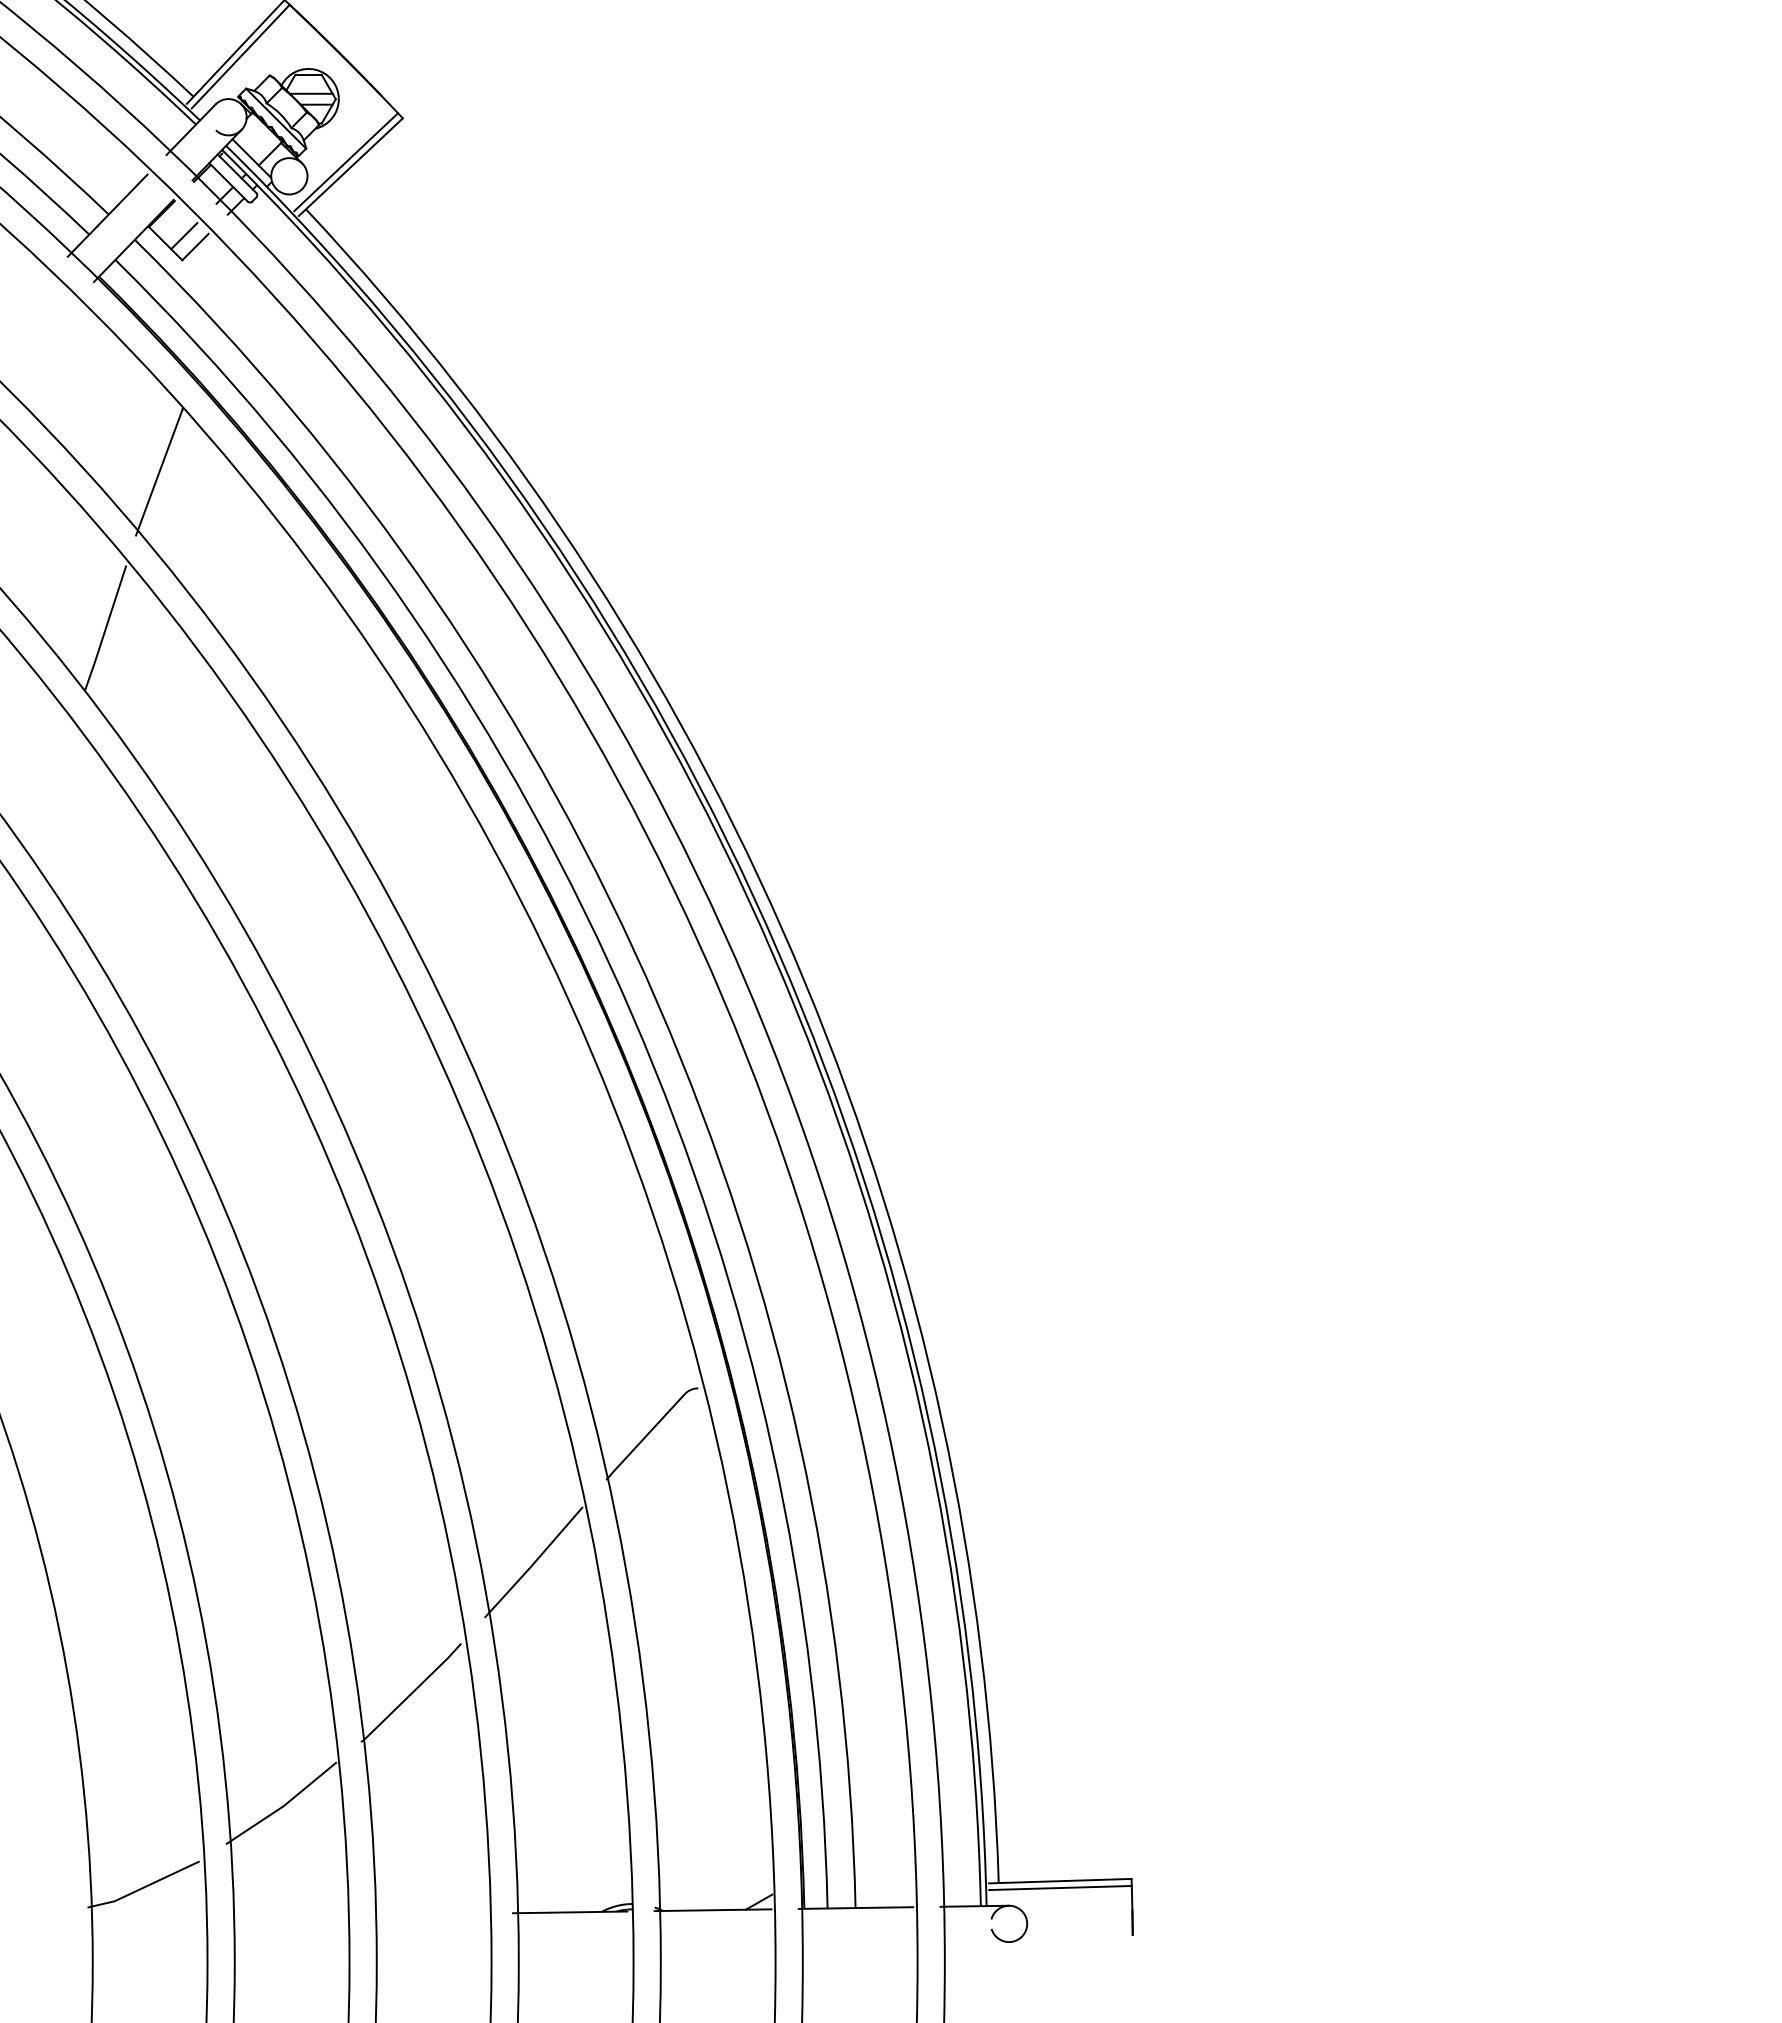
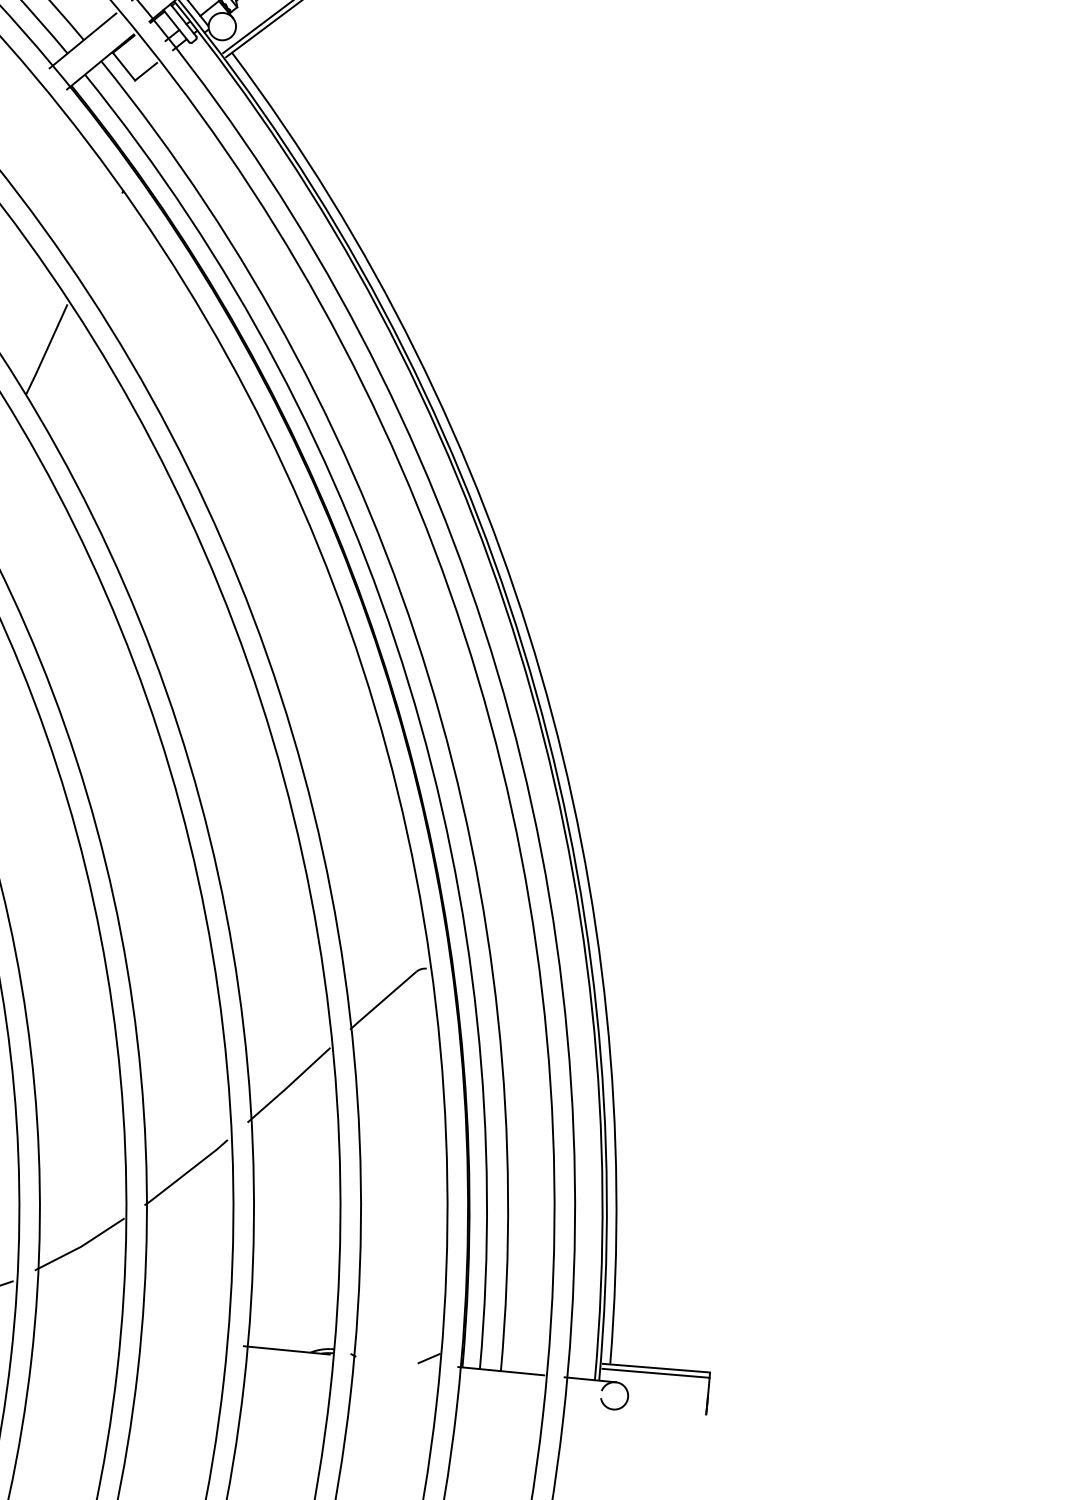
line: (184, 235) -> (138, 62), removed
line: (159, 472) -> (100, 237), removed
line: (712, 1910) -> (393, 1360), removed

